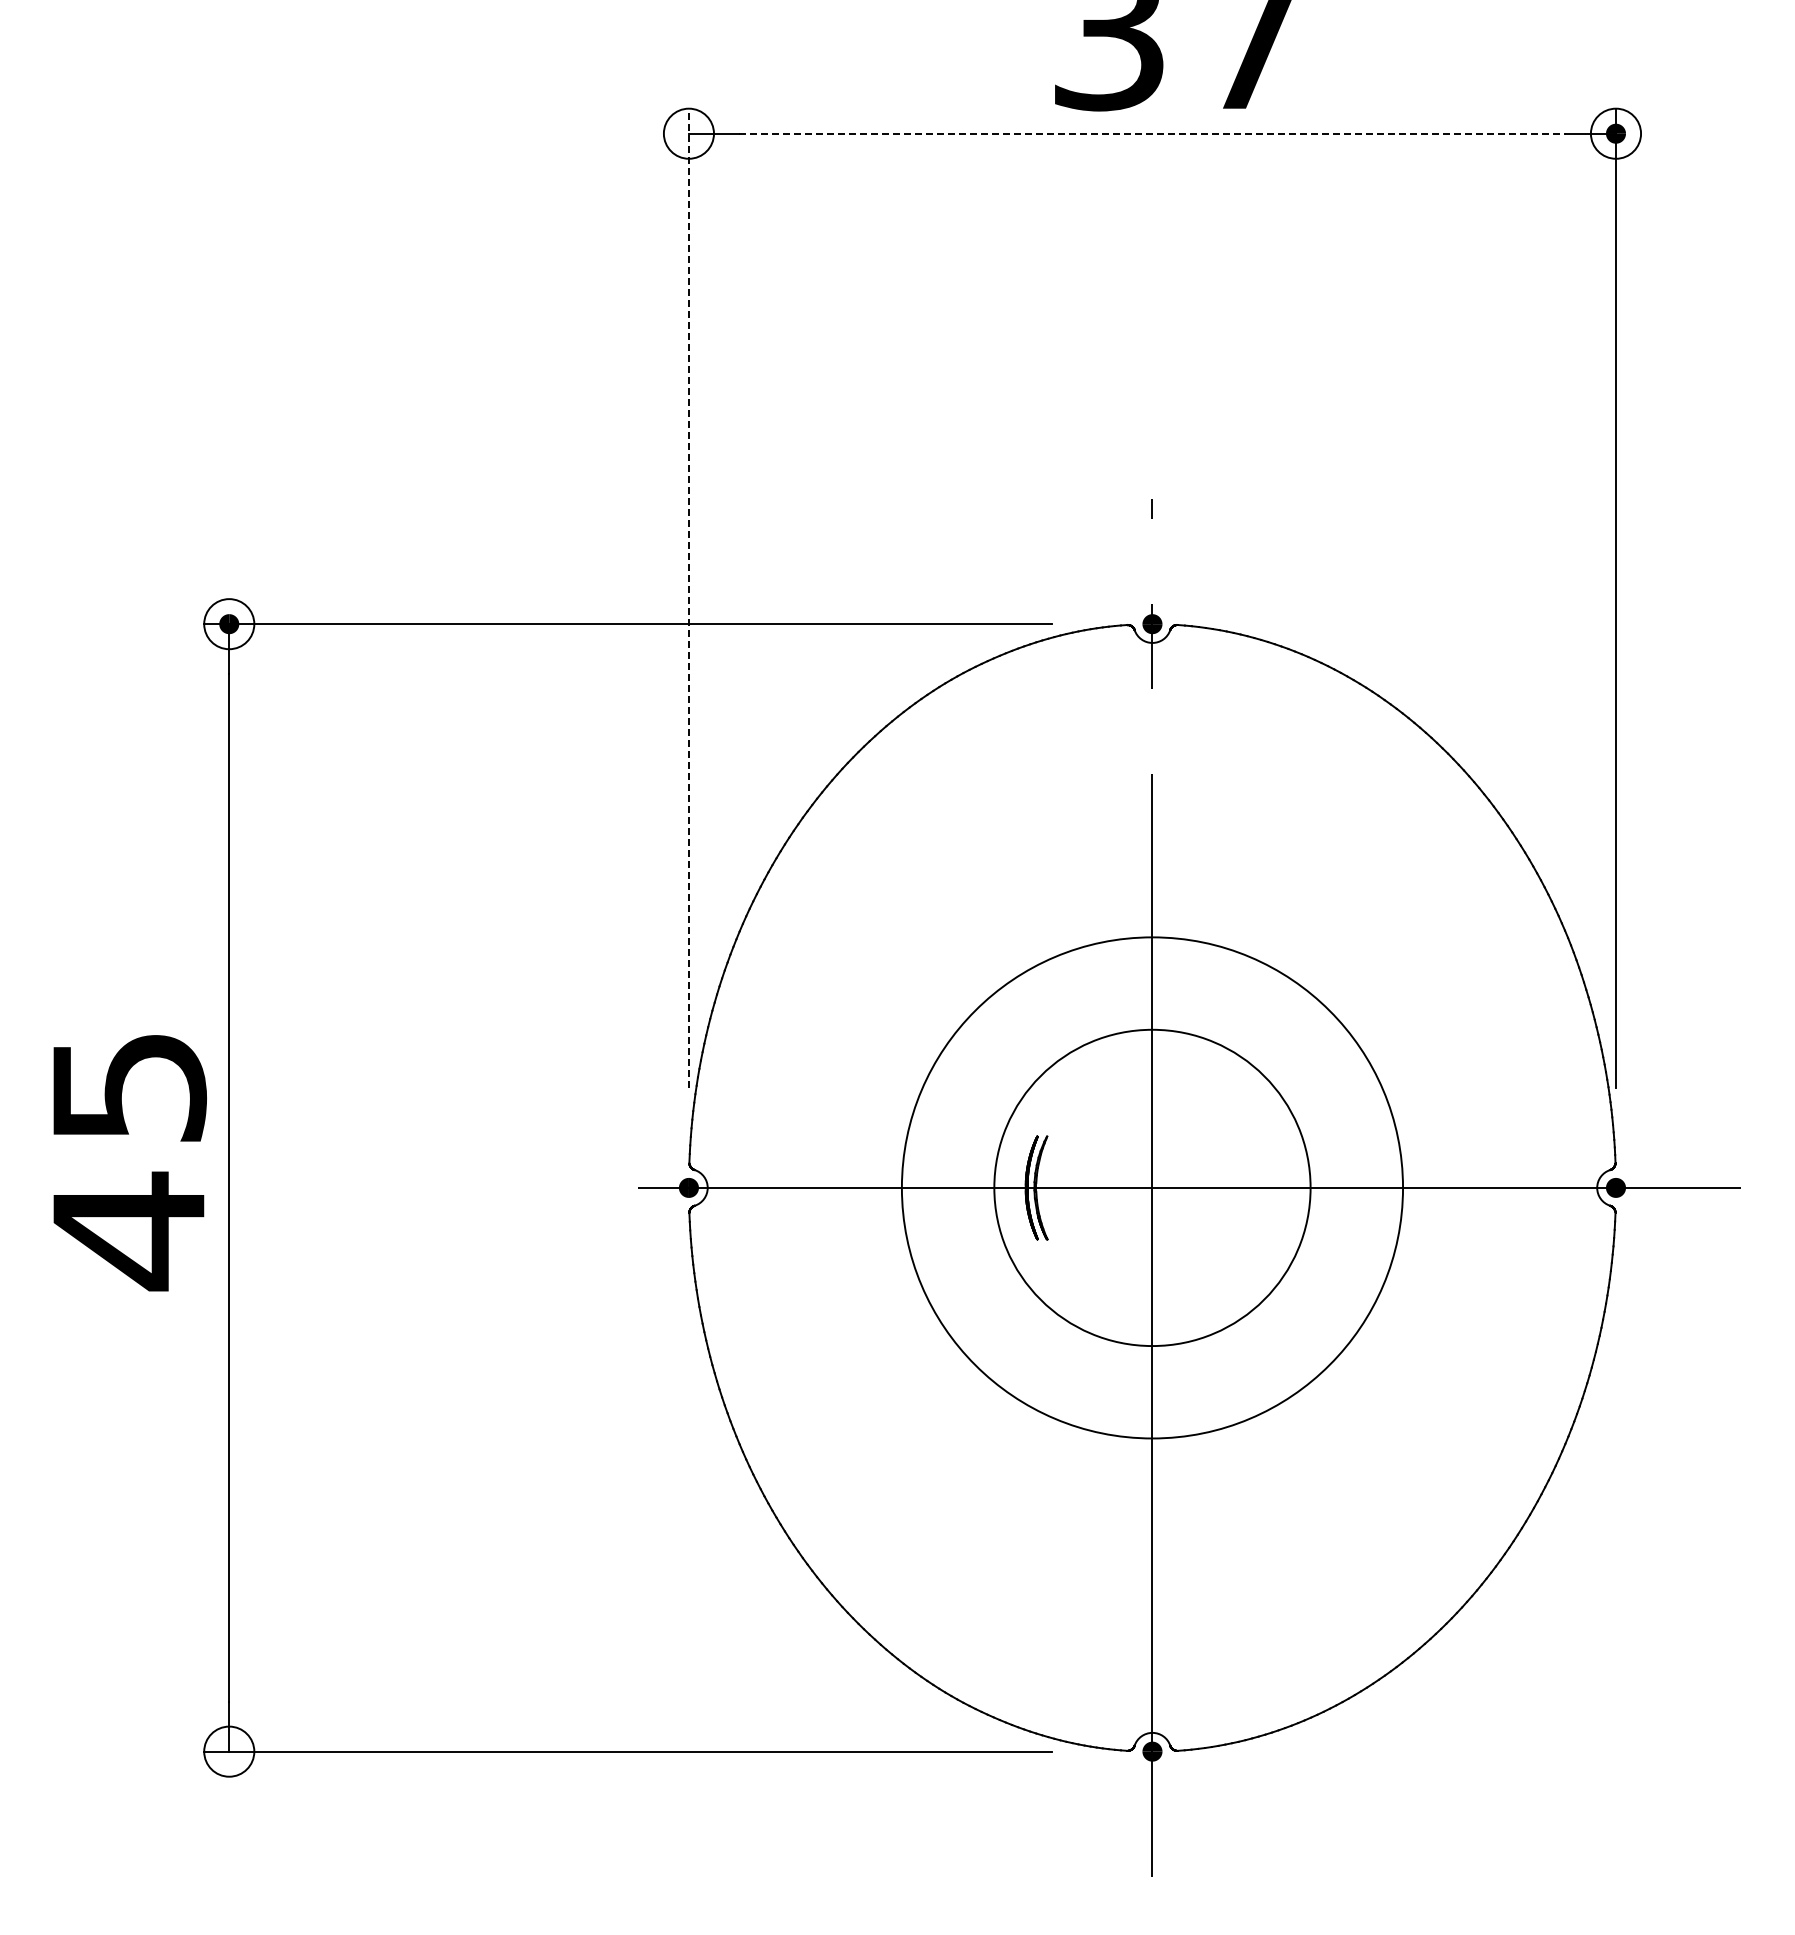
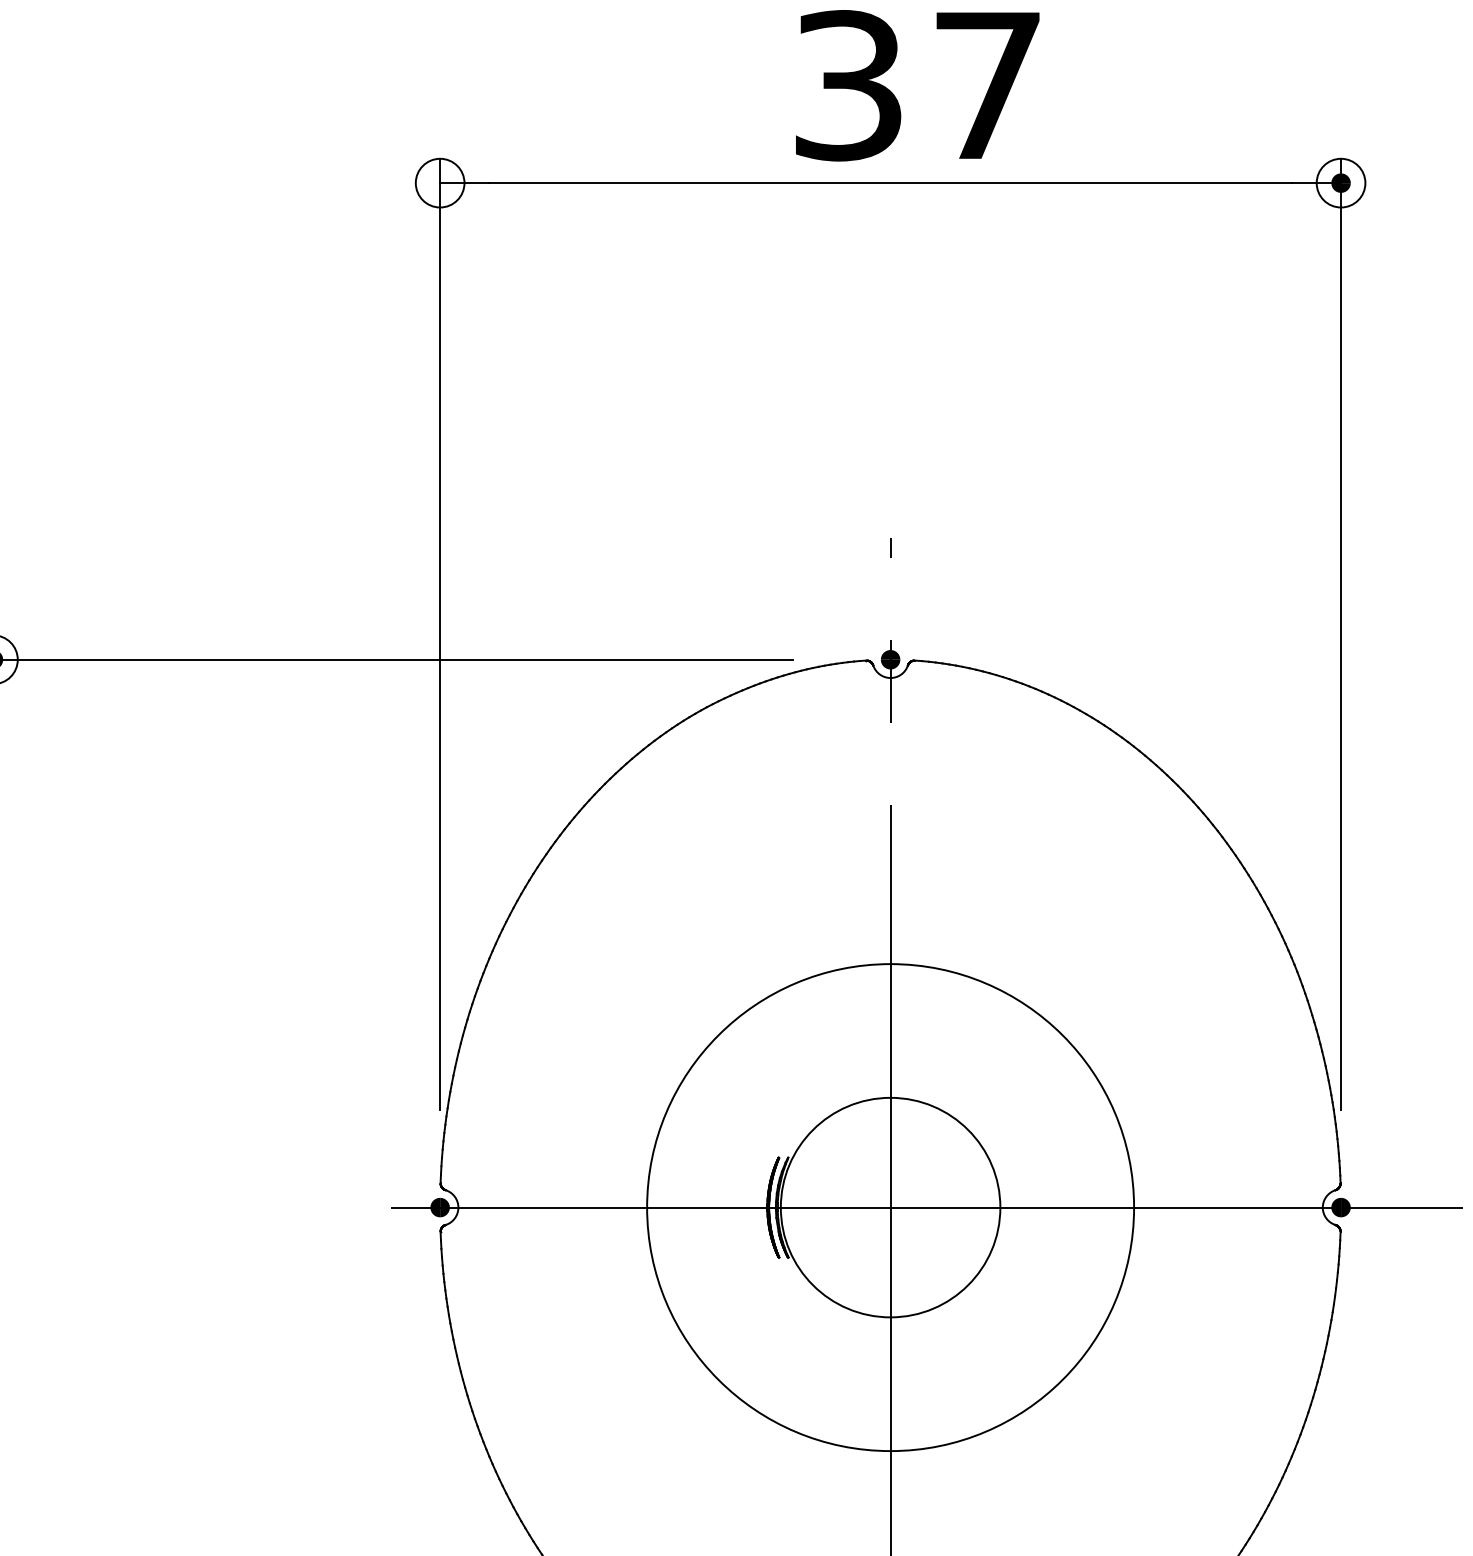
line: (1152, 133) -> (890, 182), dashed -> solid
line: (688, 598) -> (439, 634), dashed -> solid
circle: (1152, 1187) -> (890, 1207), size x0.71

